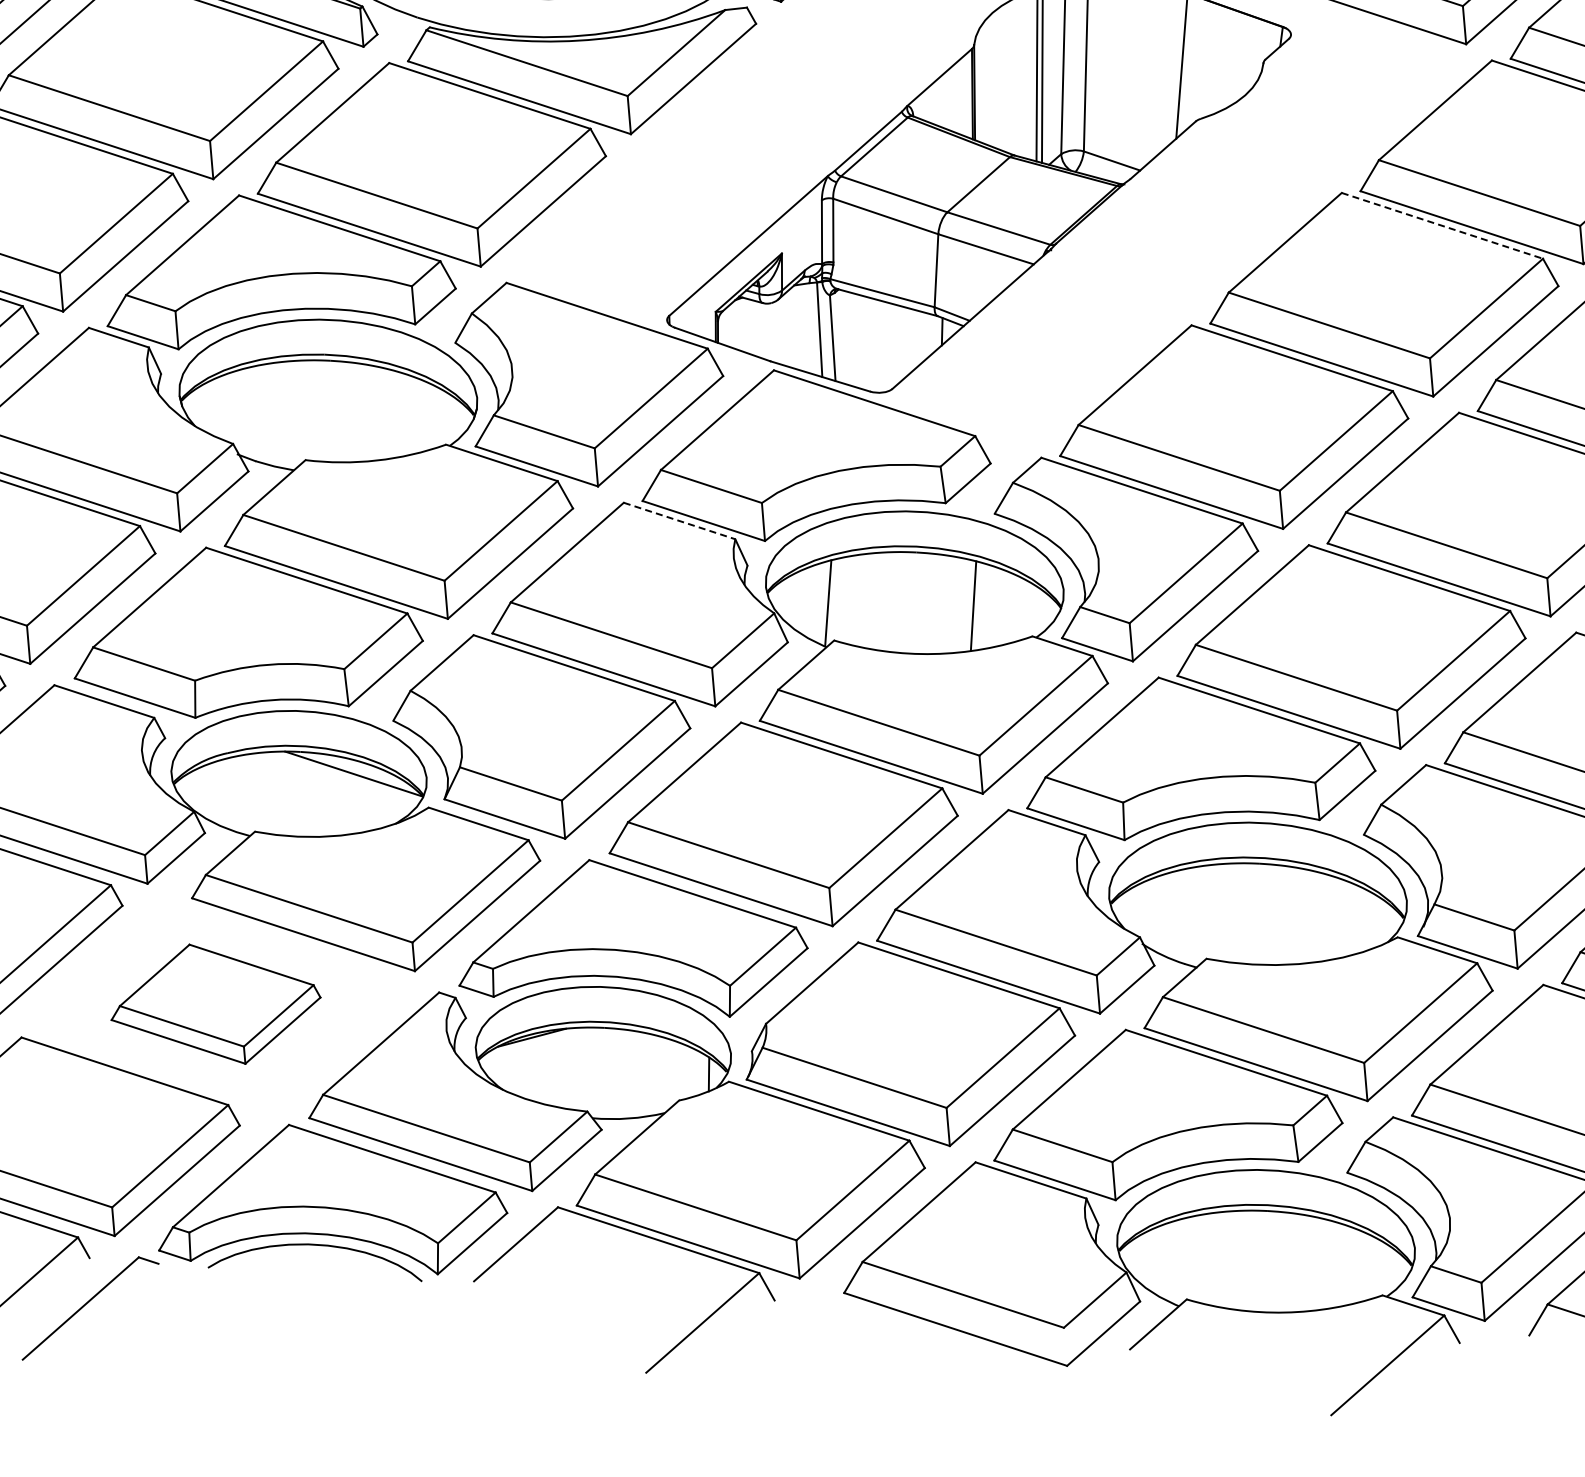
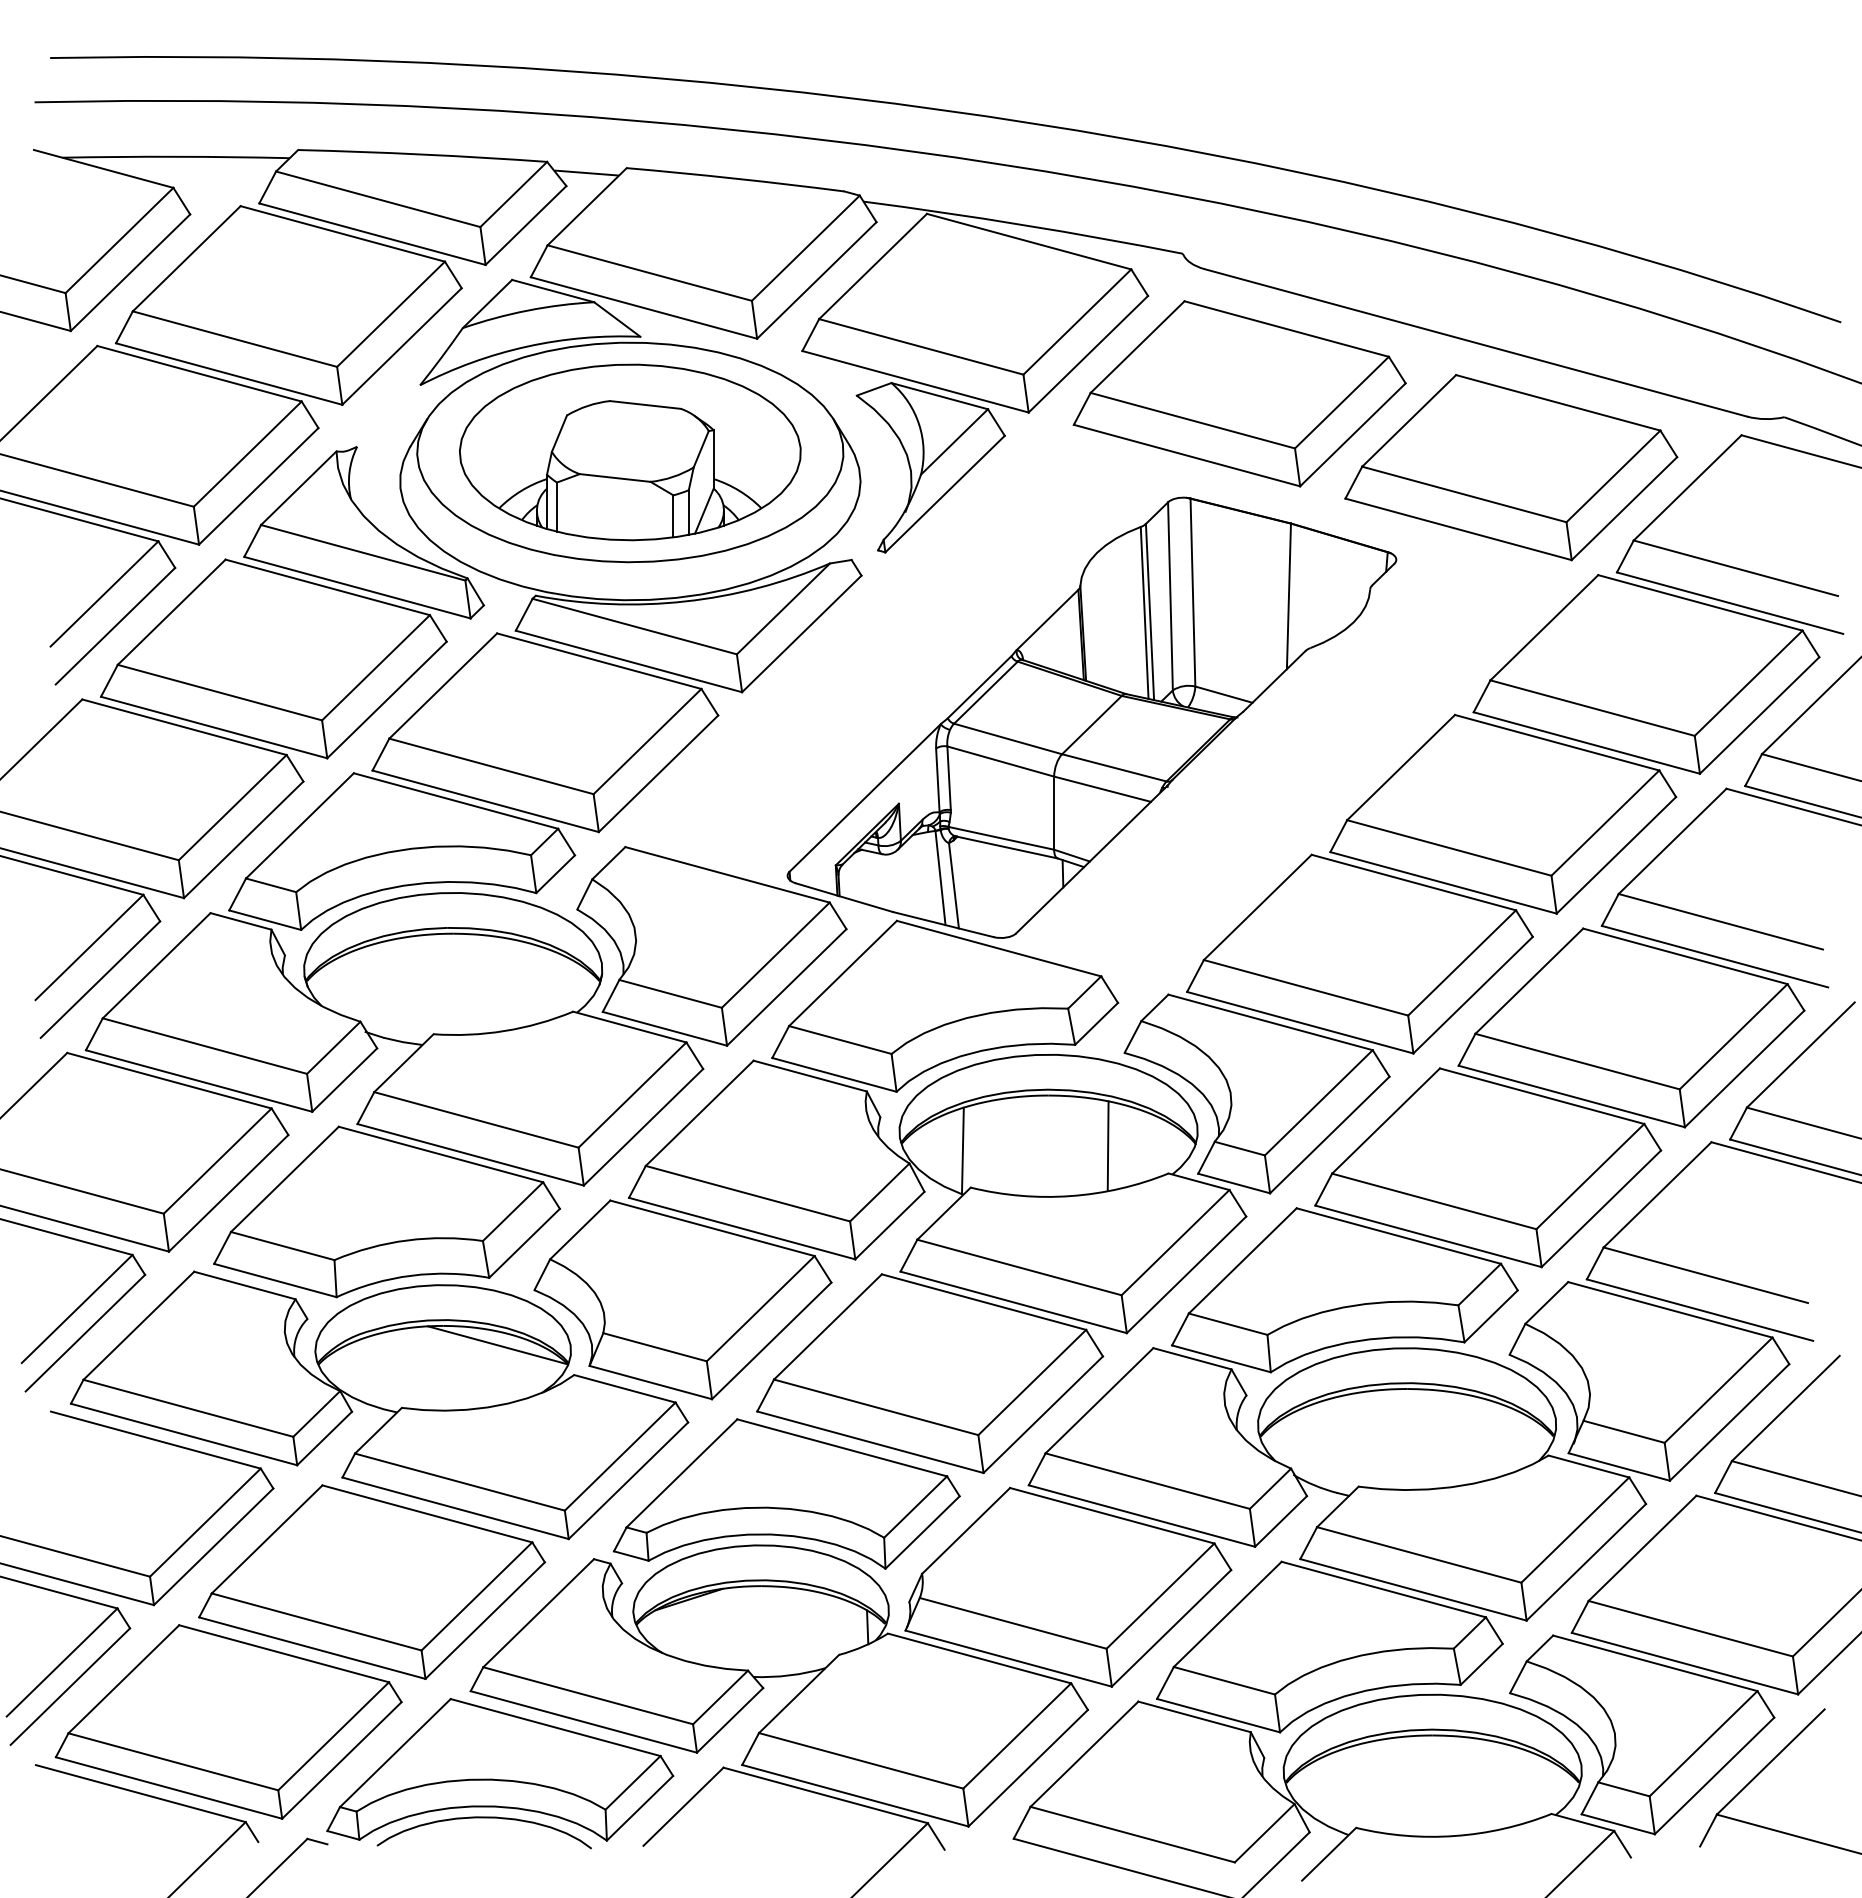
line: (1442, 225) -> (1557, 742), dashed -> solid
line: (679, 521) -> (810, 1076), dashed -> solid
part: (215, 1003) -> (371, 1581), size x1.67

